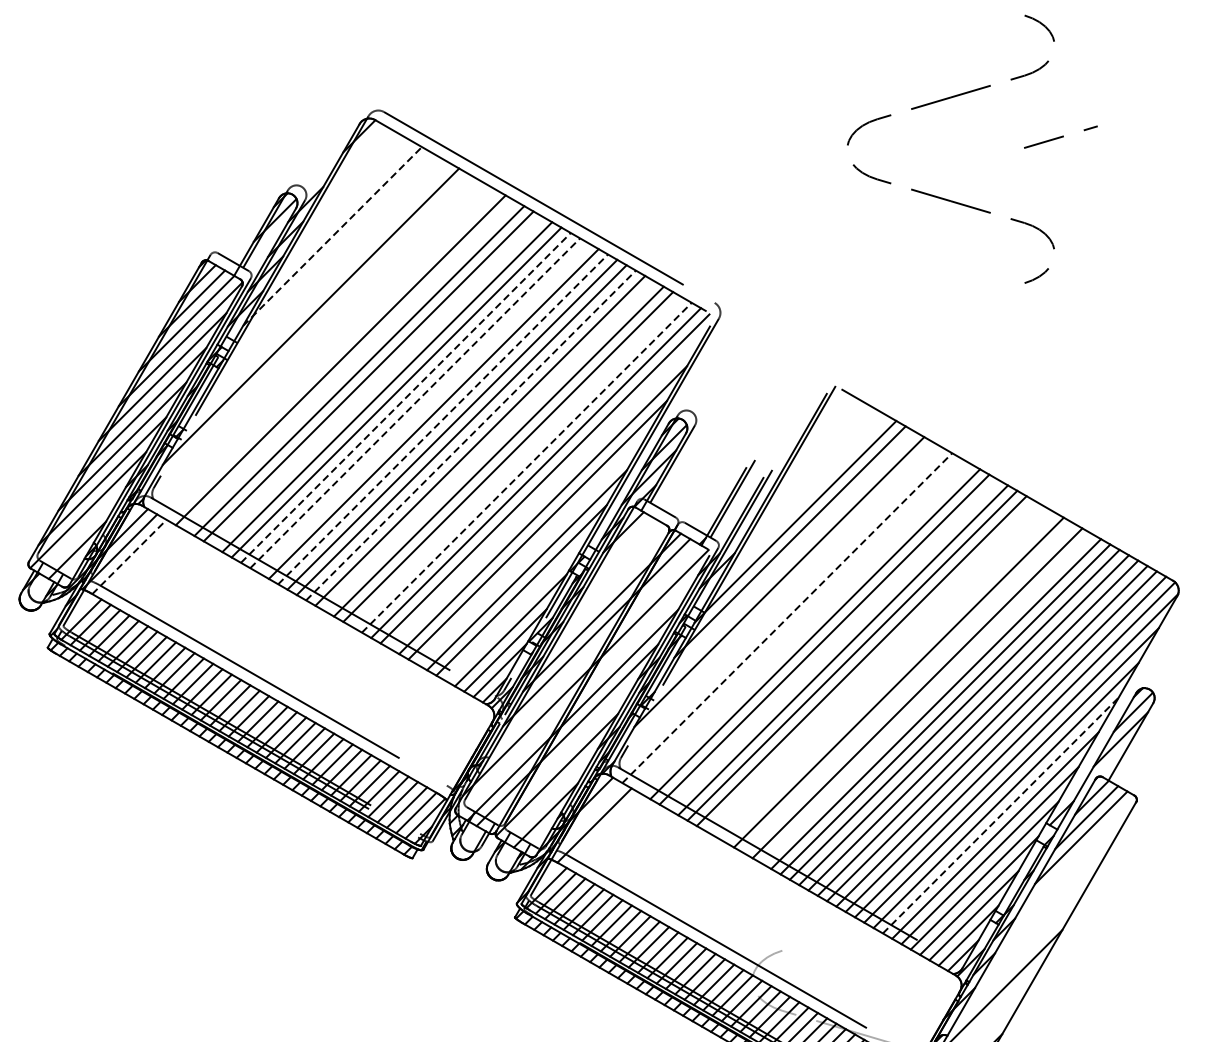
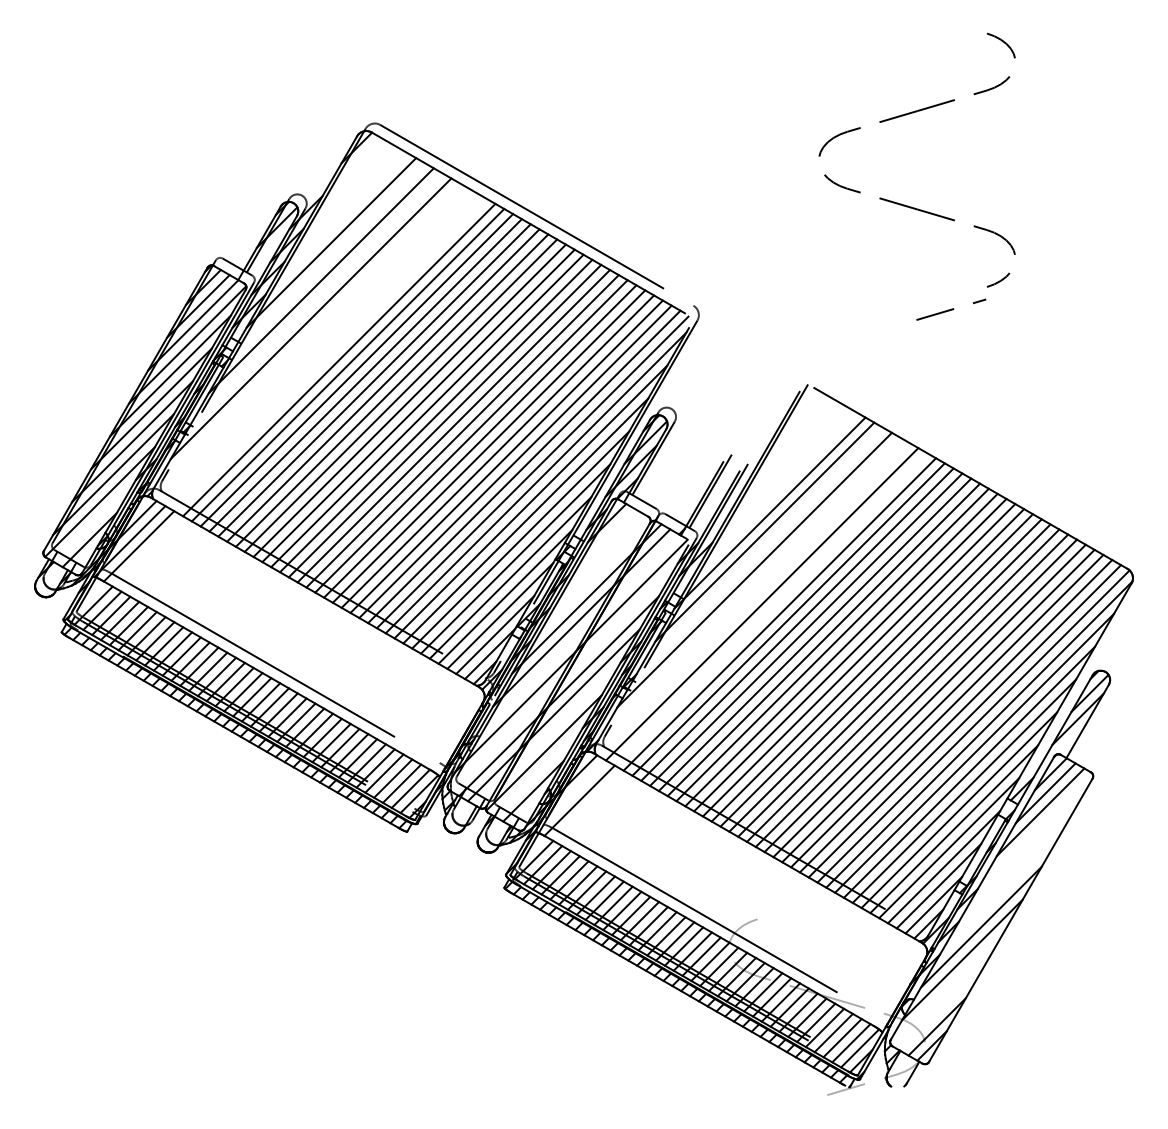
line: (1061, 136) -> (951, 309), moved
line: (332, 236) -> (331, 242), dashed -> solid
line: (320, 276) -> (320, 280), added
line: (349, 366) -> (347, 365), added
line: (377, 381) -> (374, 380), added
line: (405, 397) -> (400, 395), dashed -> solid
line: (414, 402) -> (409, 400), dashed -> solid
line: (424, 408) -> (418, 405), added
line: (443, 419) -> (436, 416), dashed -> solid
line: (470, 435) -> (462, 431), dashed -> solid
line: (489, 446) -> (480, 441), added
line: (517, 462) -> (506, 456), added
line: (526, 467) -> (515, 461), dashed -> solid
line: (547, 489) -> (535, 482), added
line: (532, 549) -> (520, 539), added
line: (129, 557) -> (139, 546), dashed -> solid
line: (516, 609) -> (505, 596), added
line: (787, 618) -> (762, 604), dashed -> solid
line: (805, 628) -> (779, 614), added
line: (834, 644) -> (806, 629), added
line: (871, 665) -> (841, 649), added
line: (880, 671) -> (850, 654), added
line: (888, 677) -> (858, 660), added
line: (907, 688) -> (876, 670), added
line: (926, 698) -> (894, 680), added
line: (1000, 815) -> (964, 791), dashed -> solid
line: (1017, 958) -> (980, 926), added

